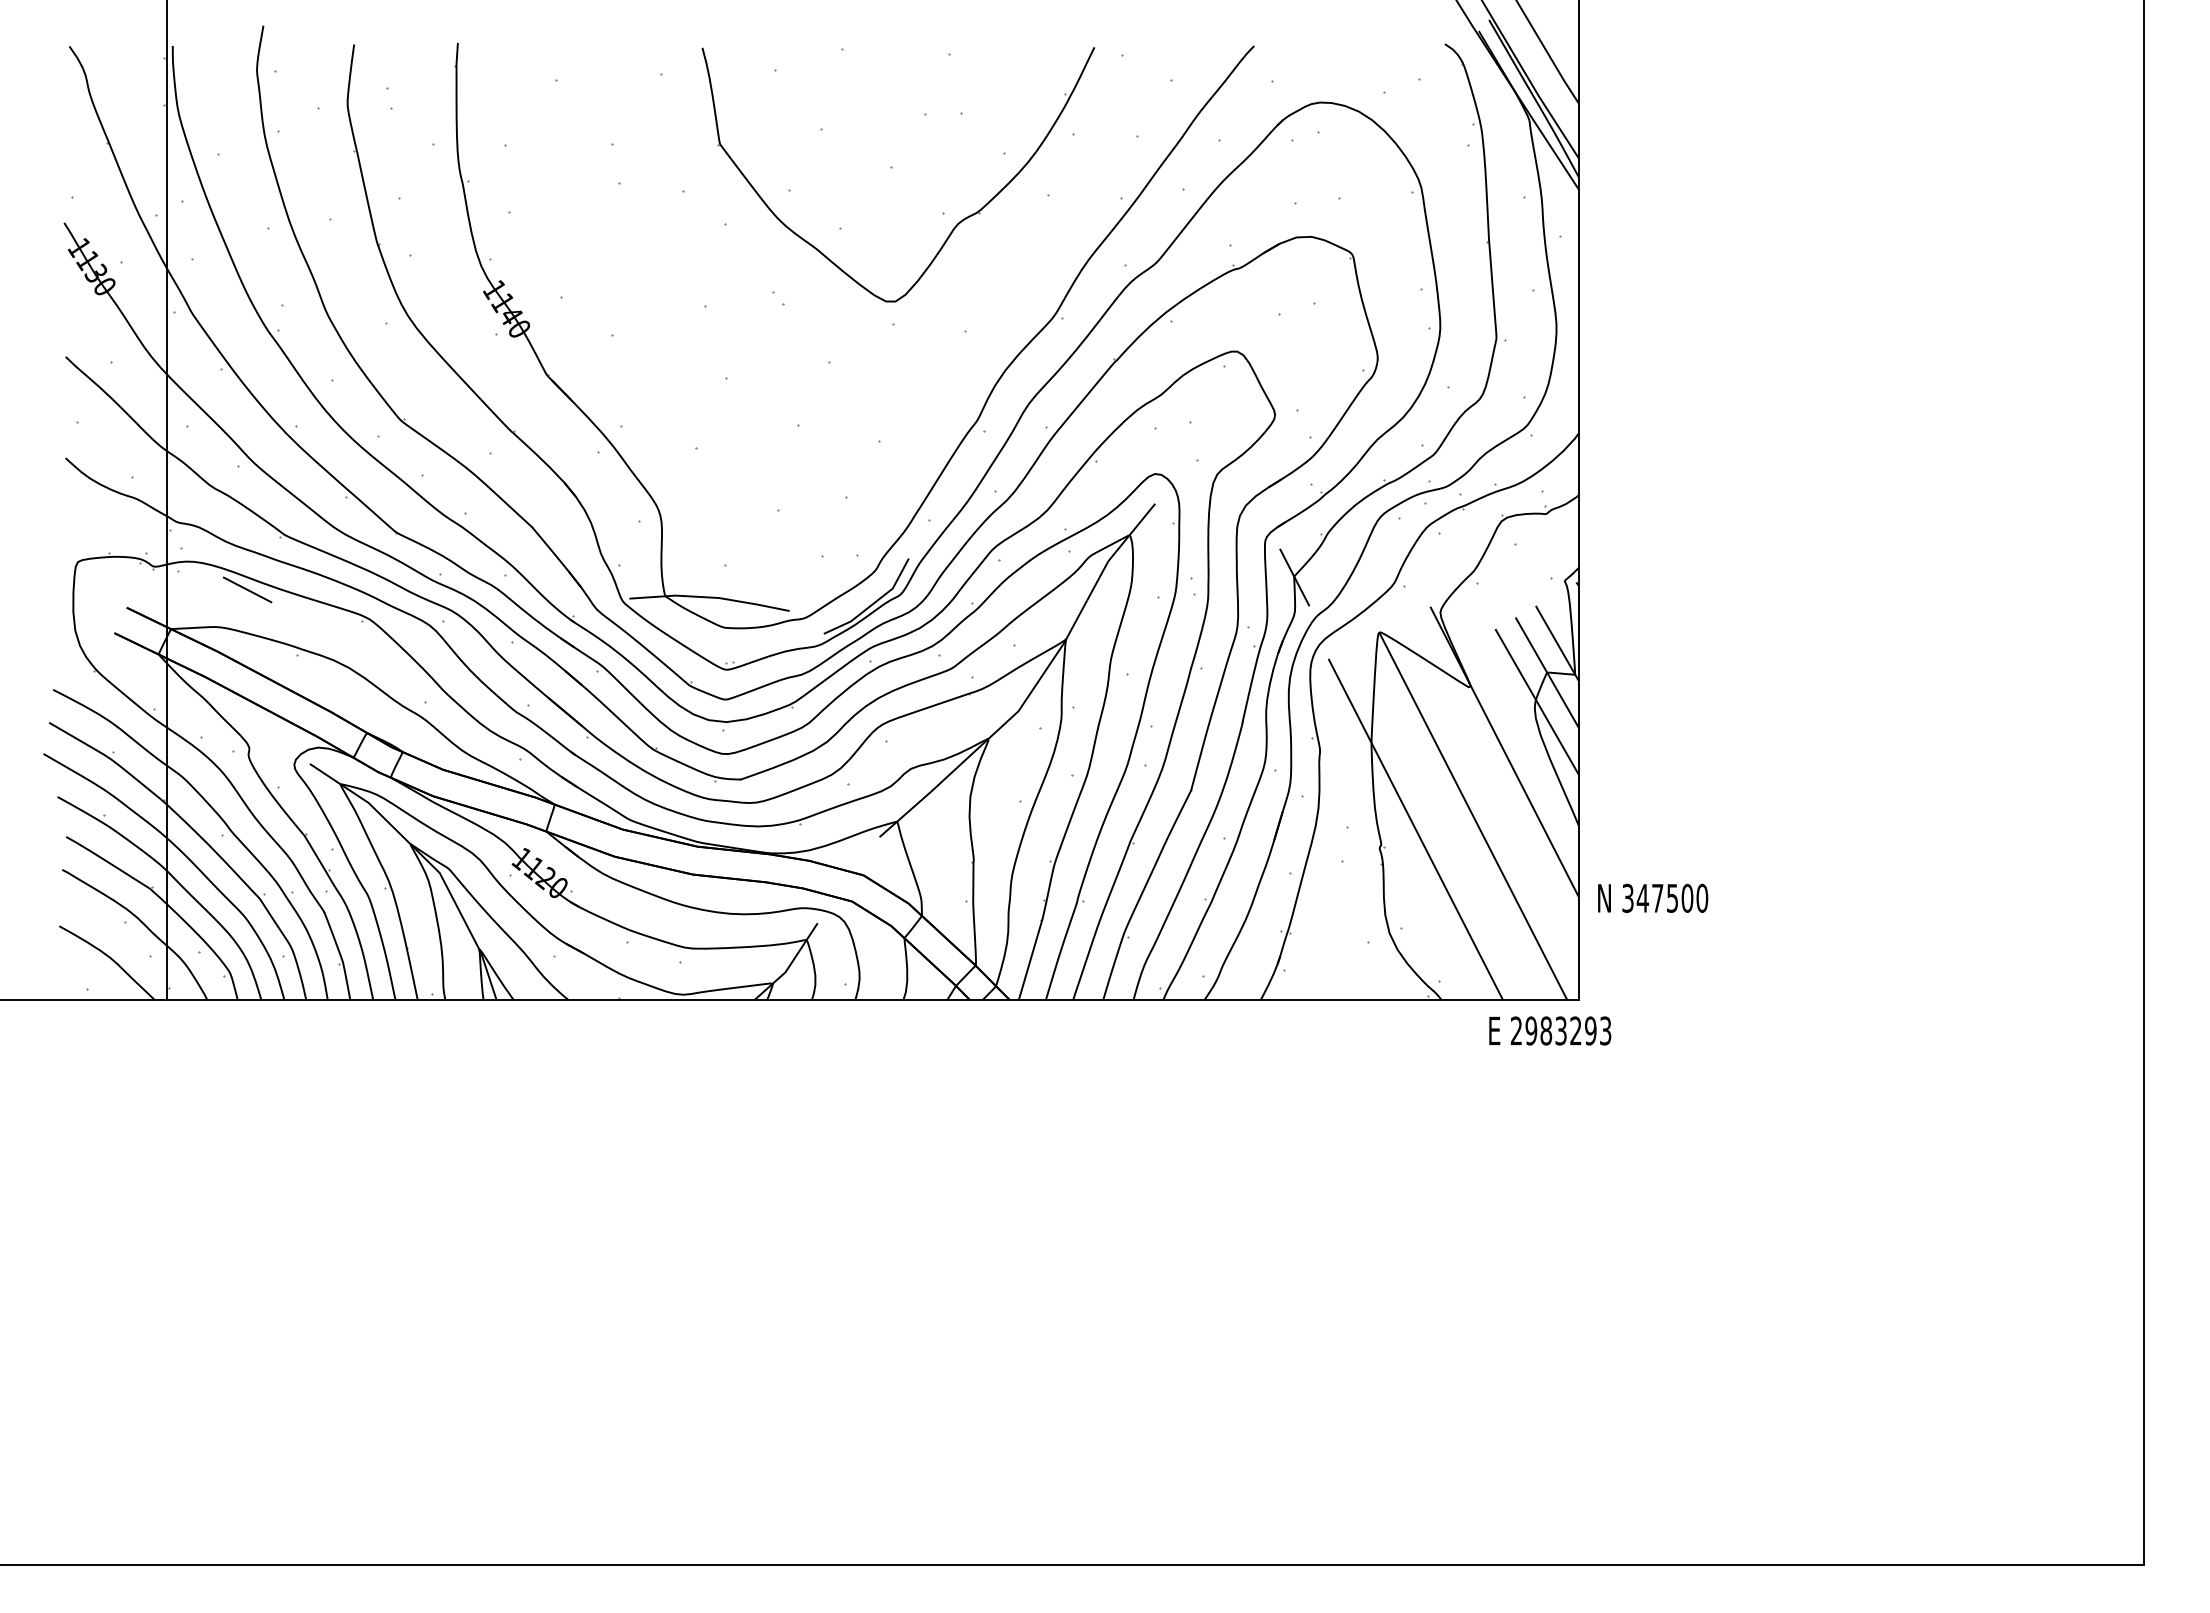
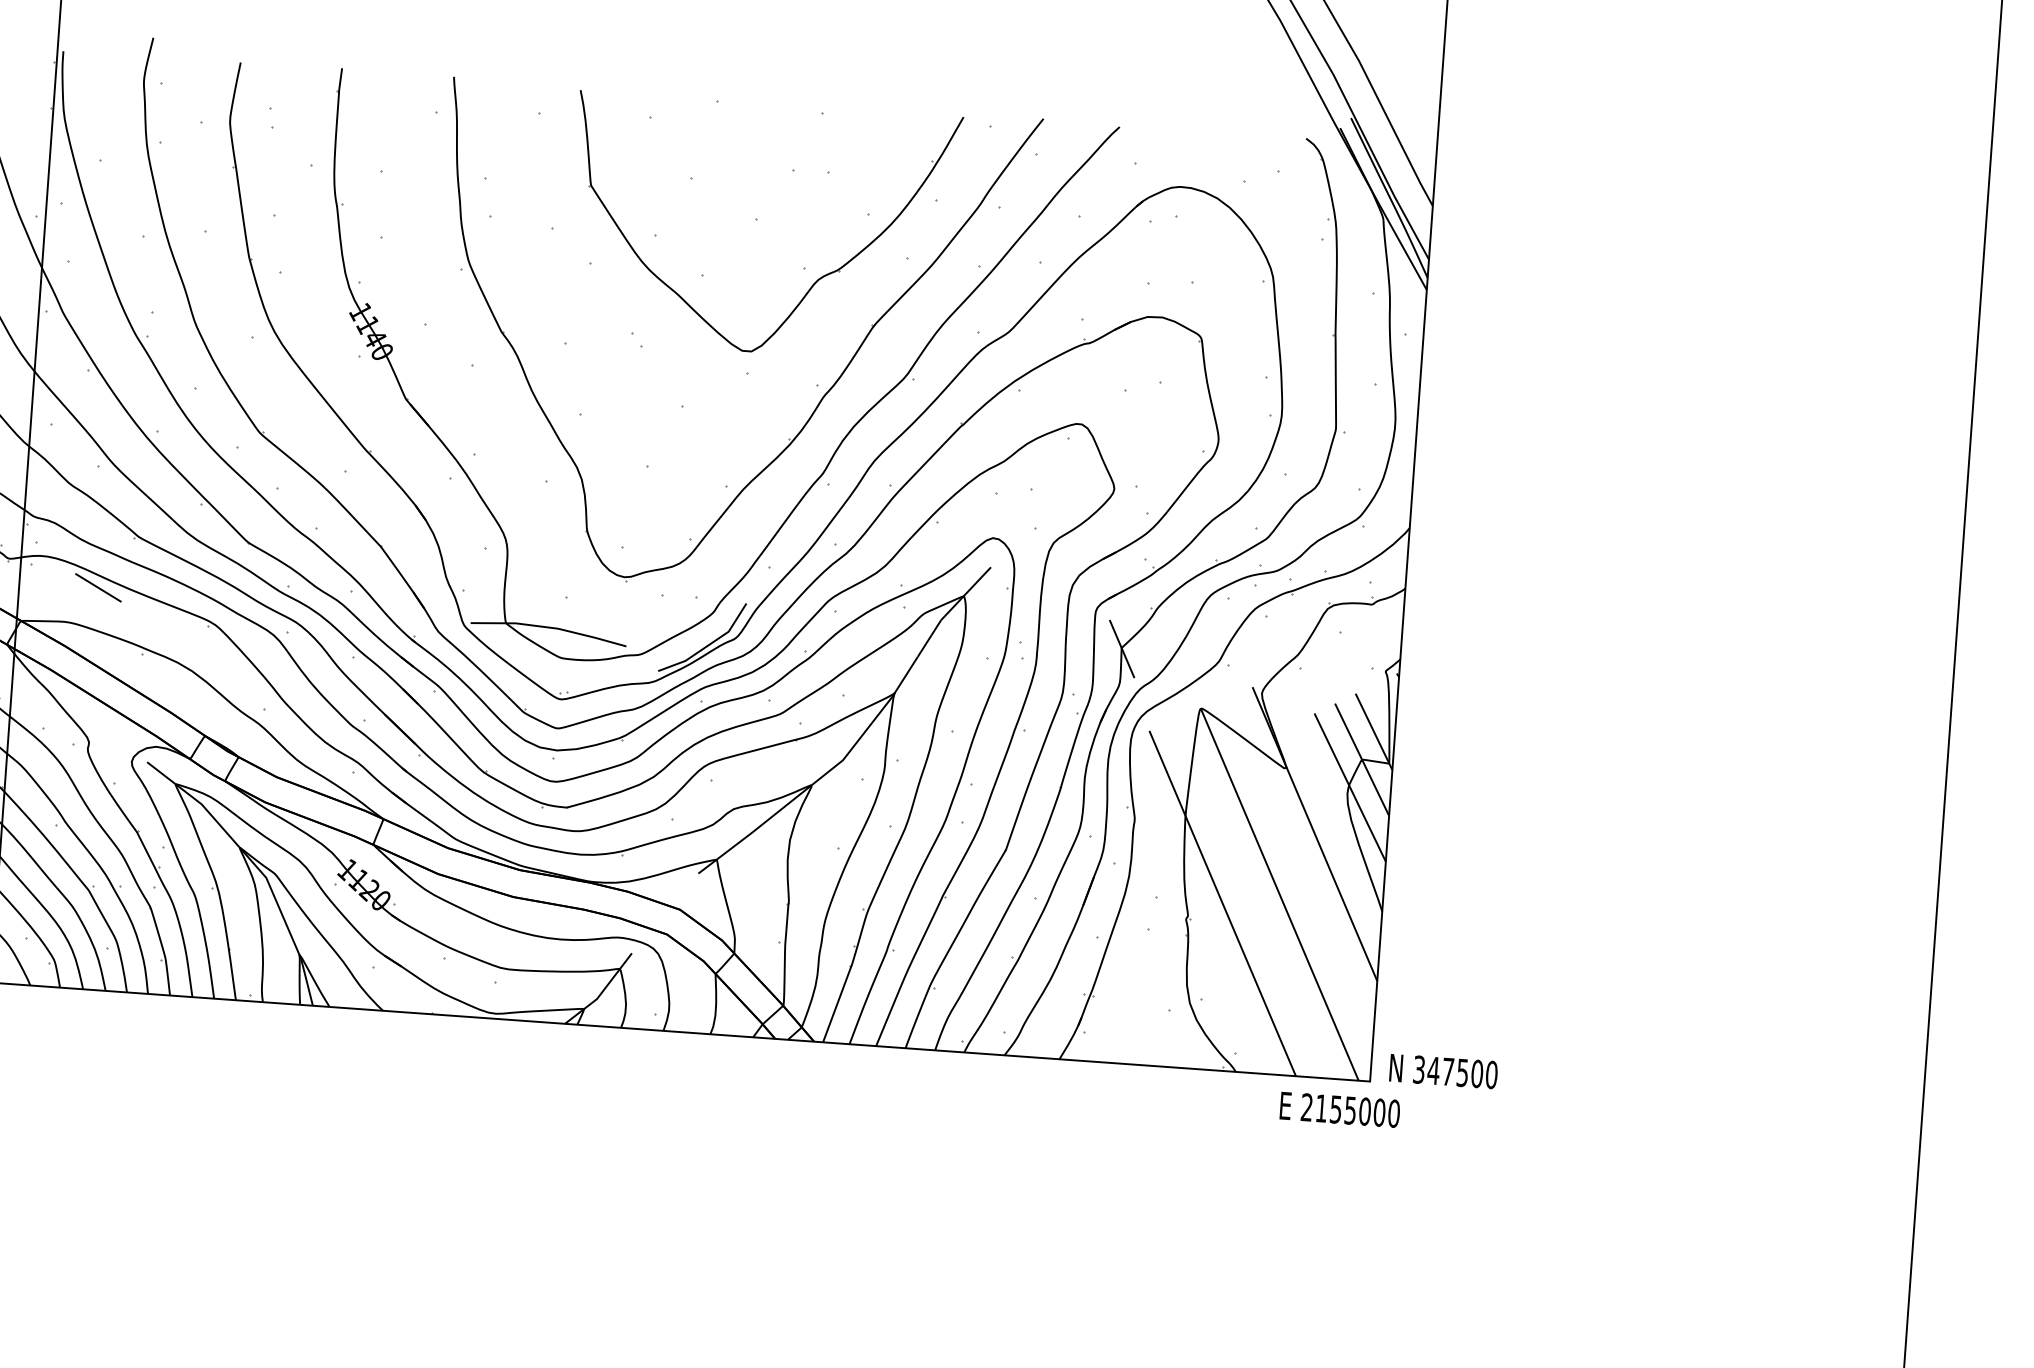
part: (970, 343) -> (821, 397), added
text: (1653, 897) -> (1444, 1070), moved
text: (1568, 1030) -> (1357, 1110), 2983293 -> 2155000

